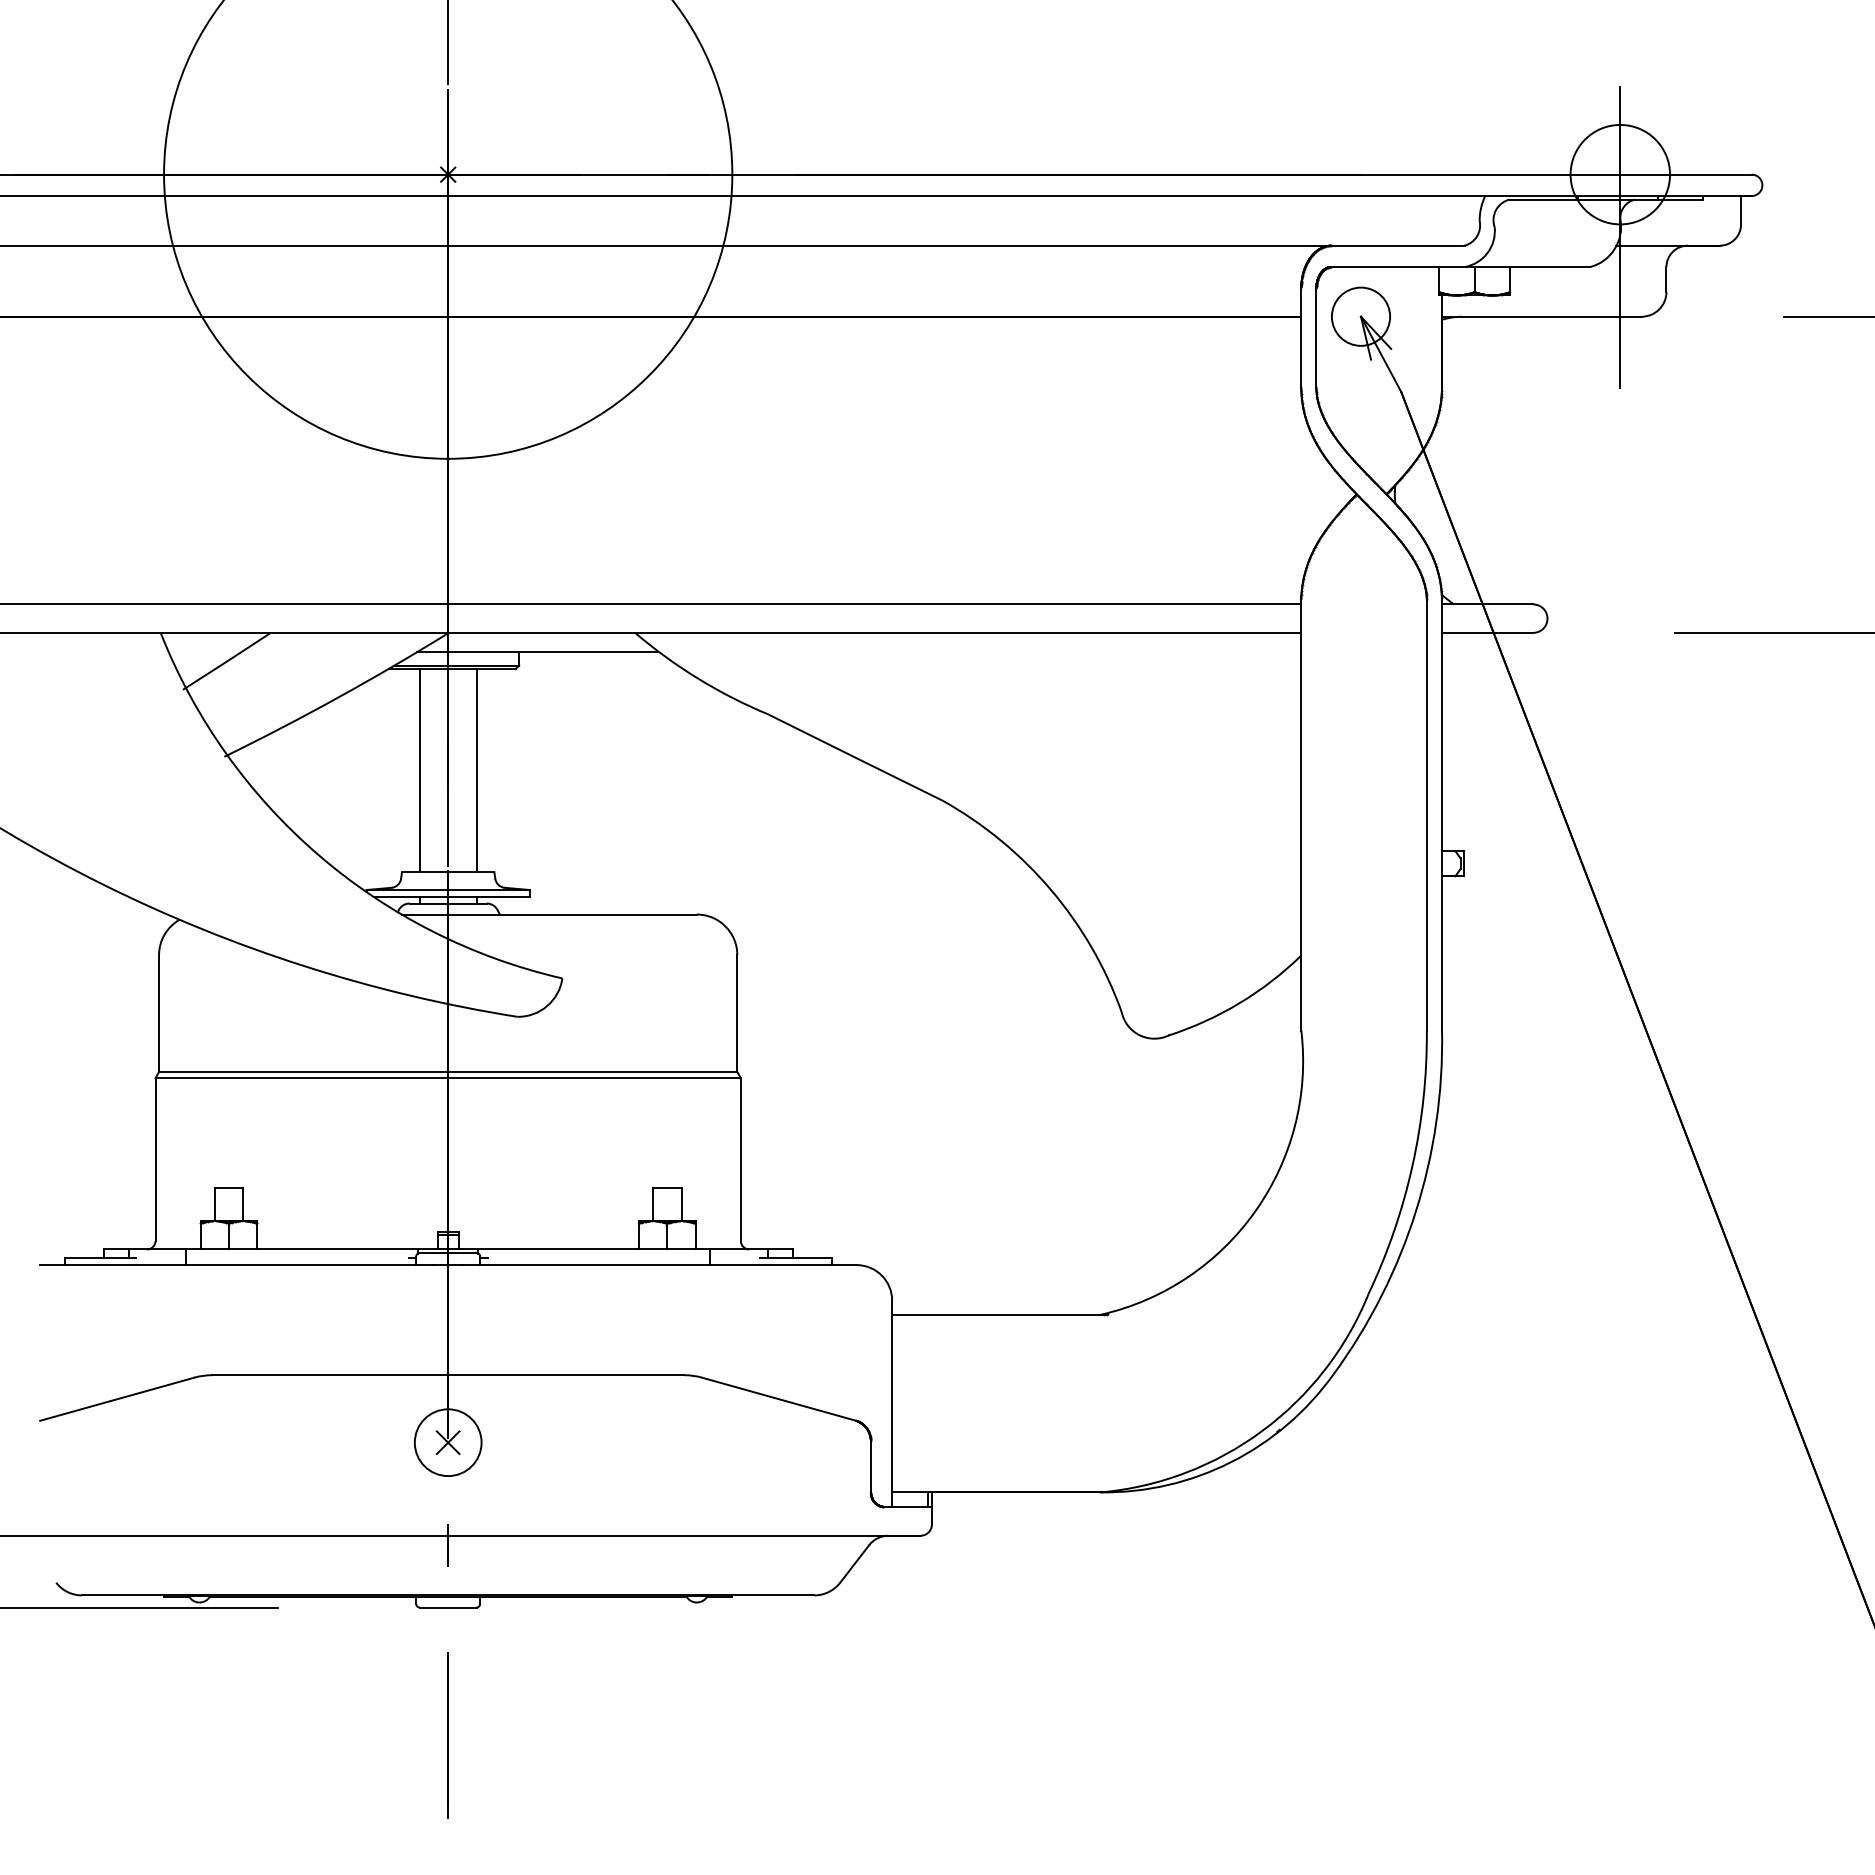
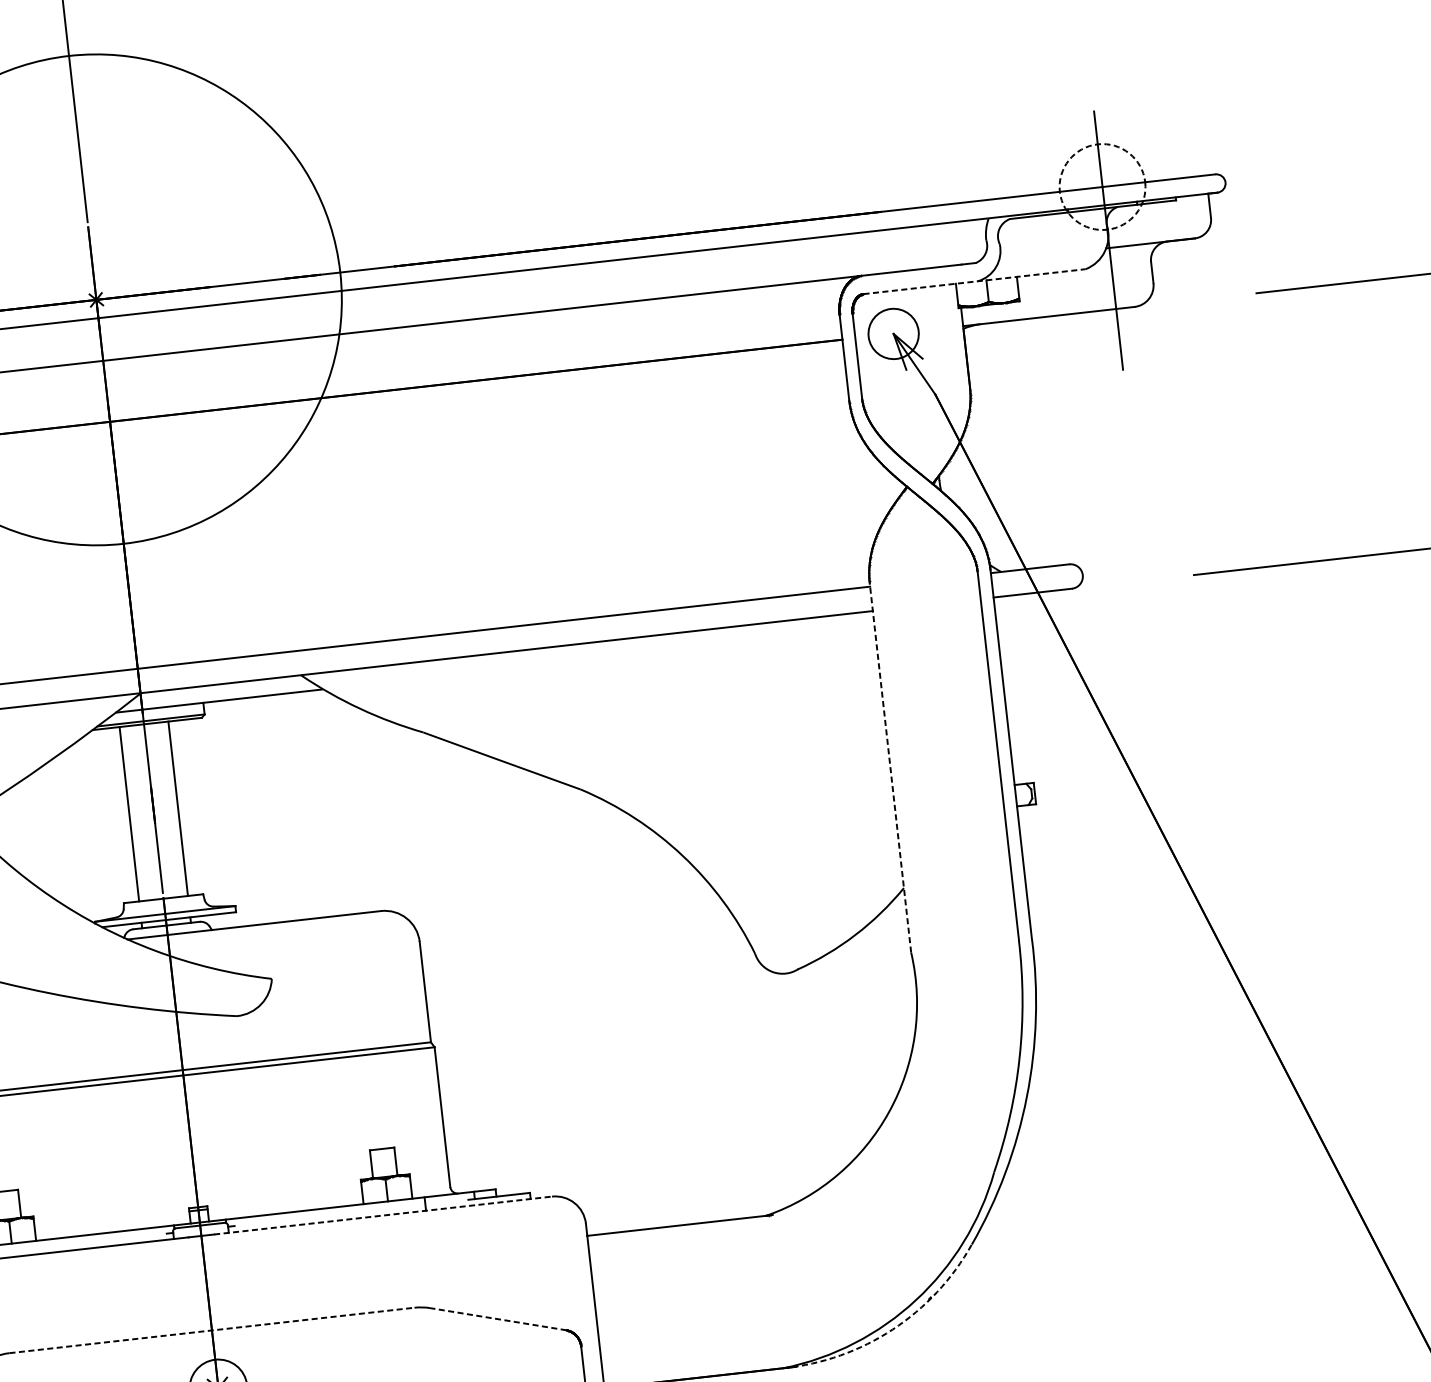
circle: (1620, 174) -> (1102, 186), solid -> dashed
line: (1461, 267) -> (975, 282), solid -> dashed
line: (1301, 815) -> (890, 767), solid -> dashed
line: (659, 1265) -> (382, 1215), solid -> dashed
line: (448, 1375) -> (212, 1330), solid -> dashed
line: (778, 1399) -> (497, 1319), solid -> dashed
arc: (1231, 1462) -> (892, 1329), solid -> dashed

